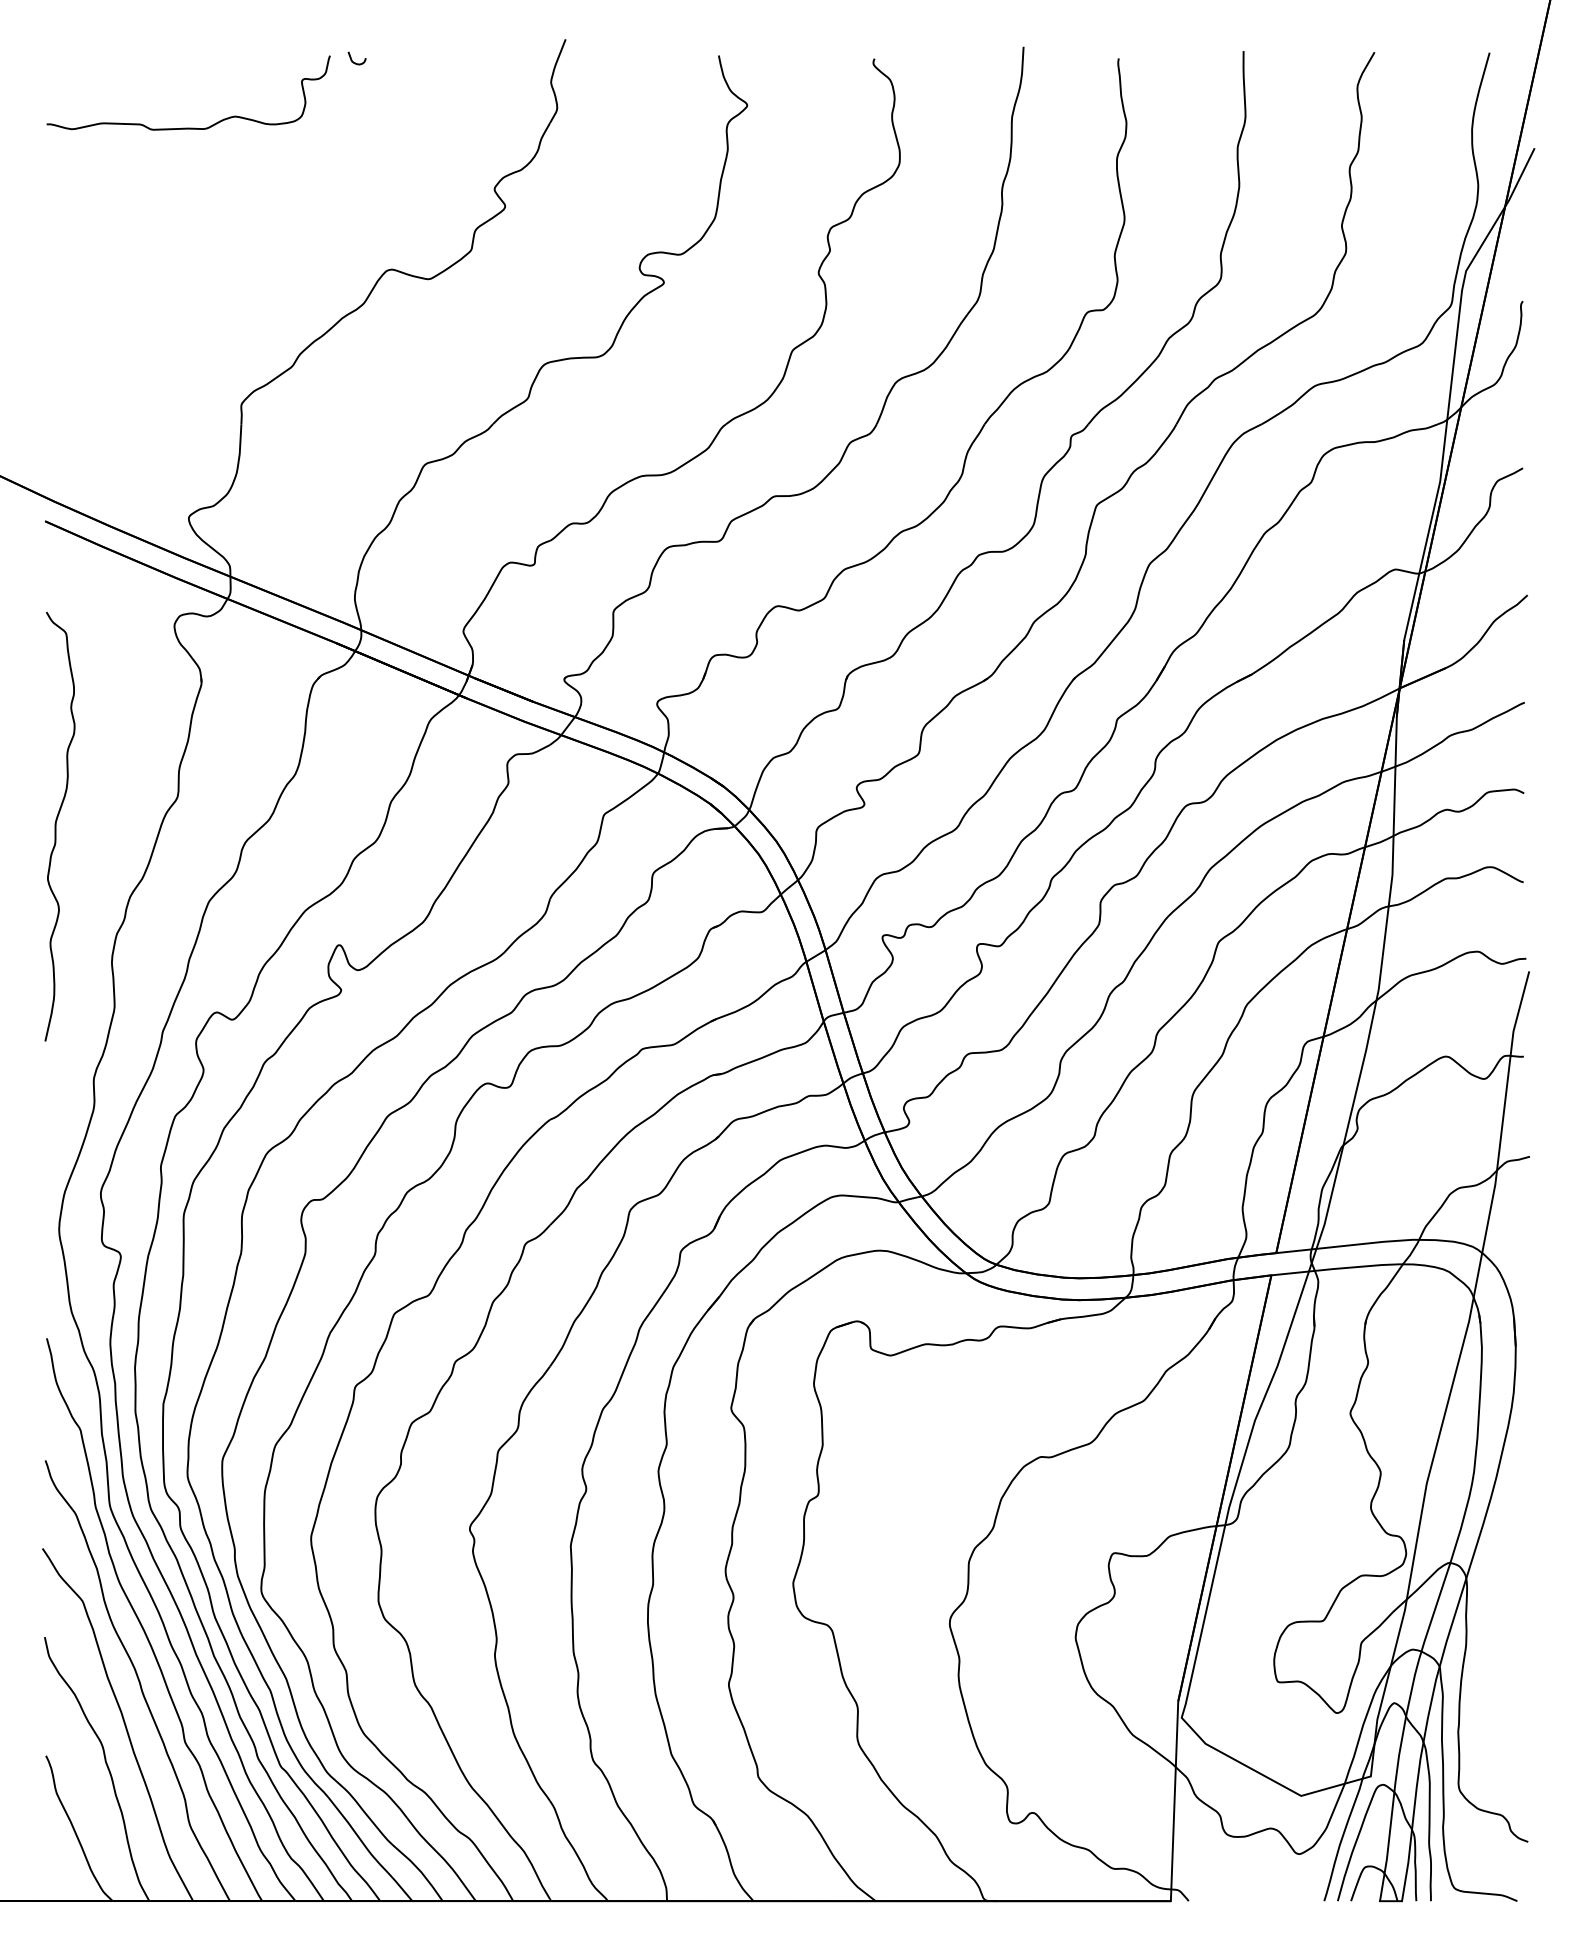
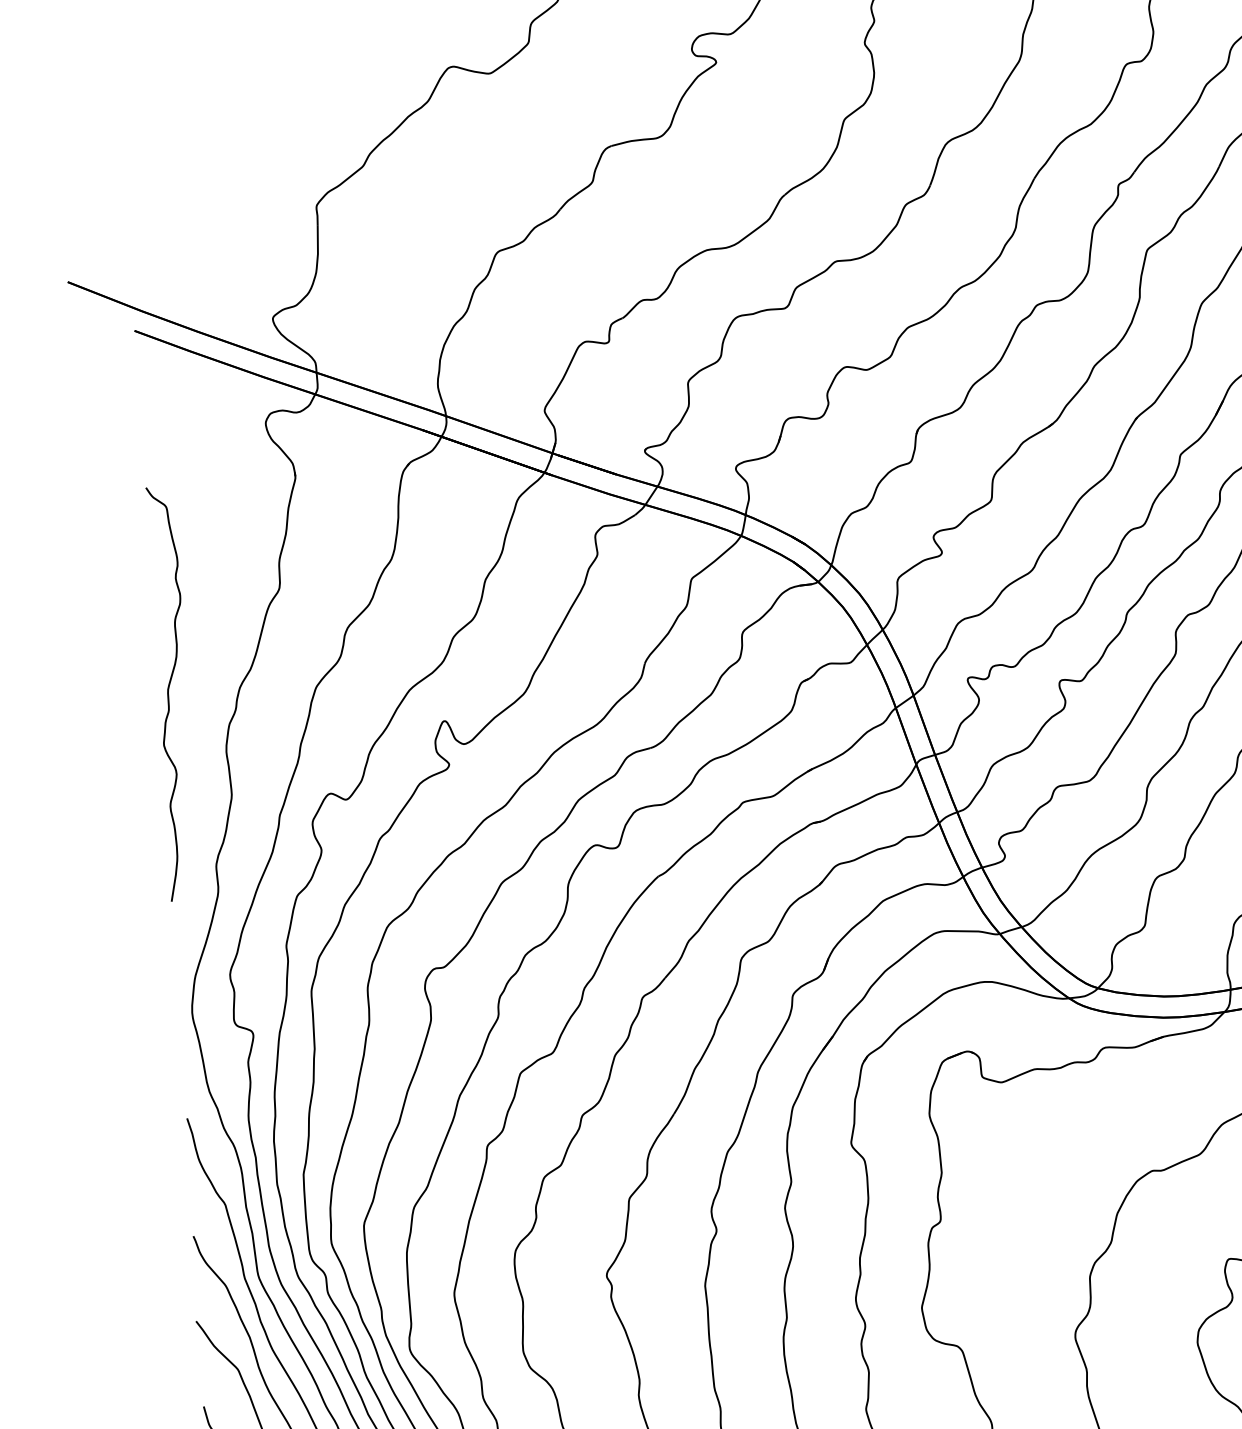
curve: (56, 826) -> (169, 693), moved

